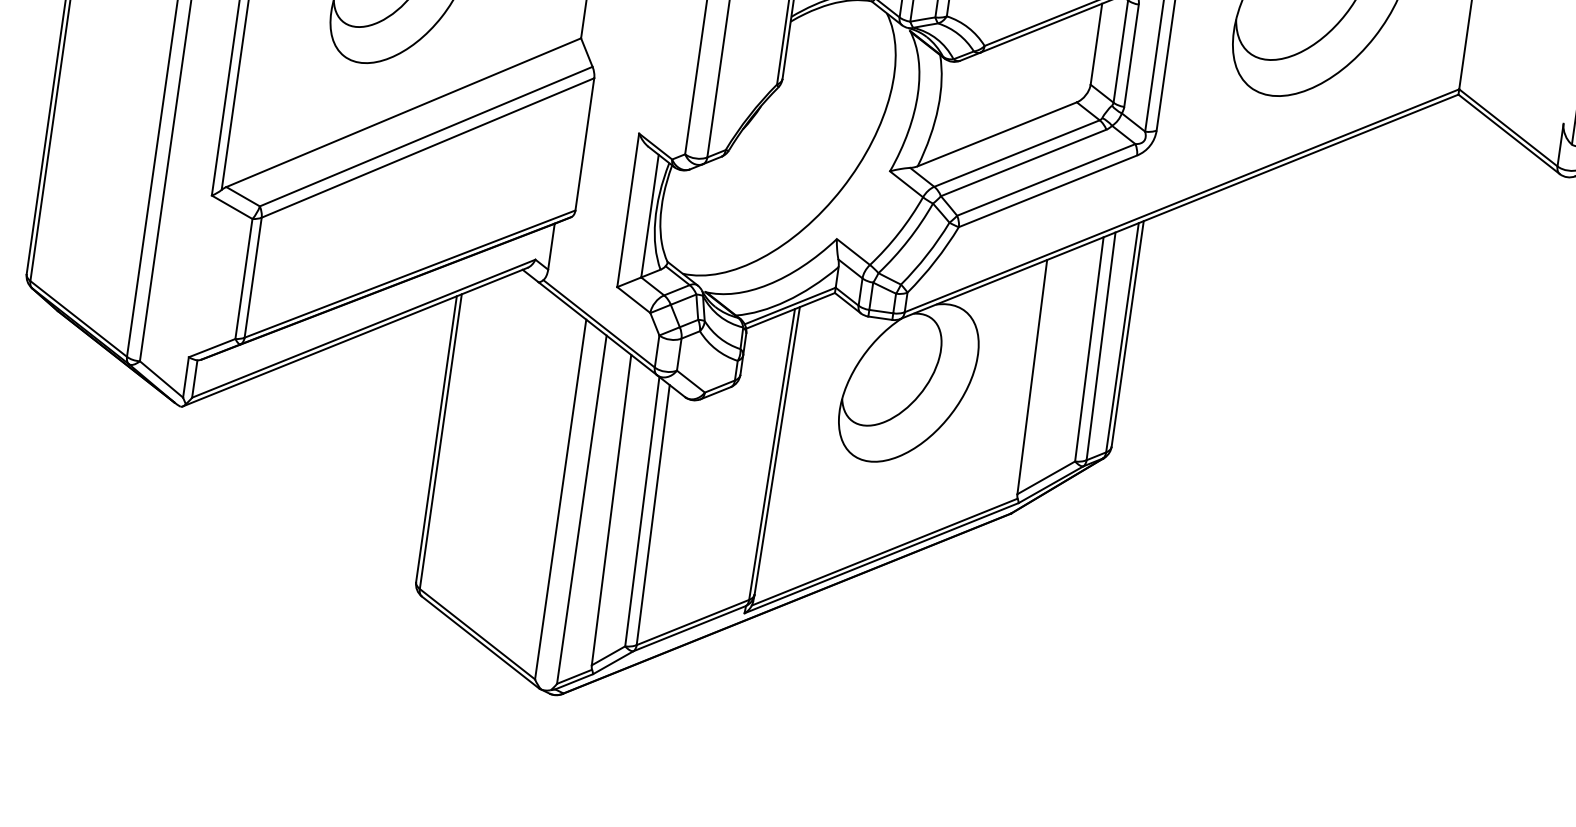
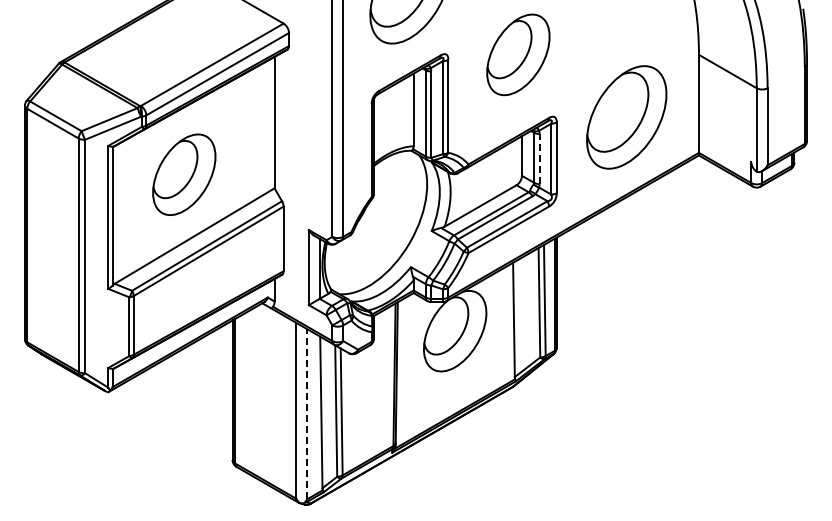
line: (1131, 54) -> (539, 158), solid -> dashed
line: (582, 508) -> (307, 413), solid -> dashed

